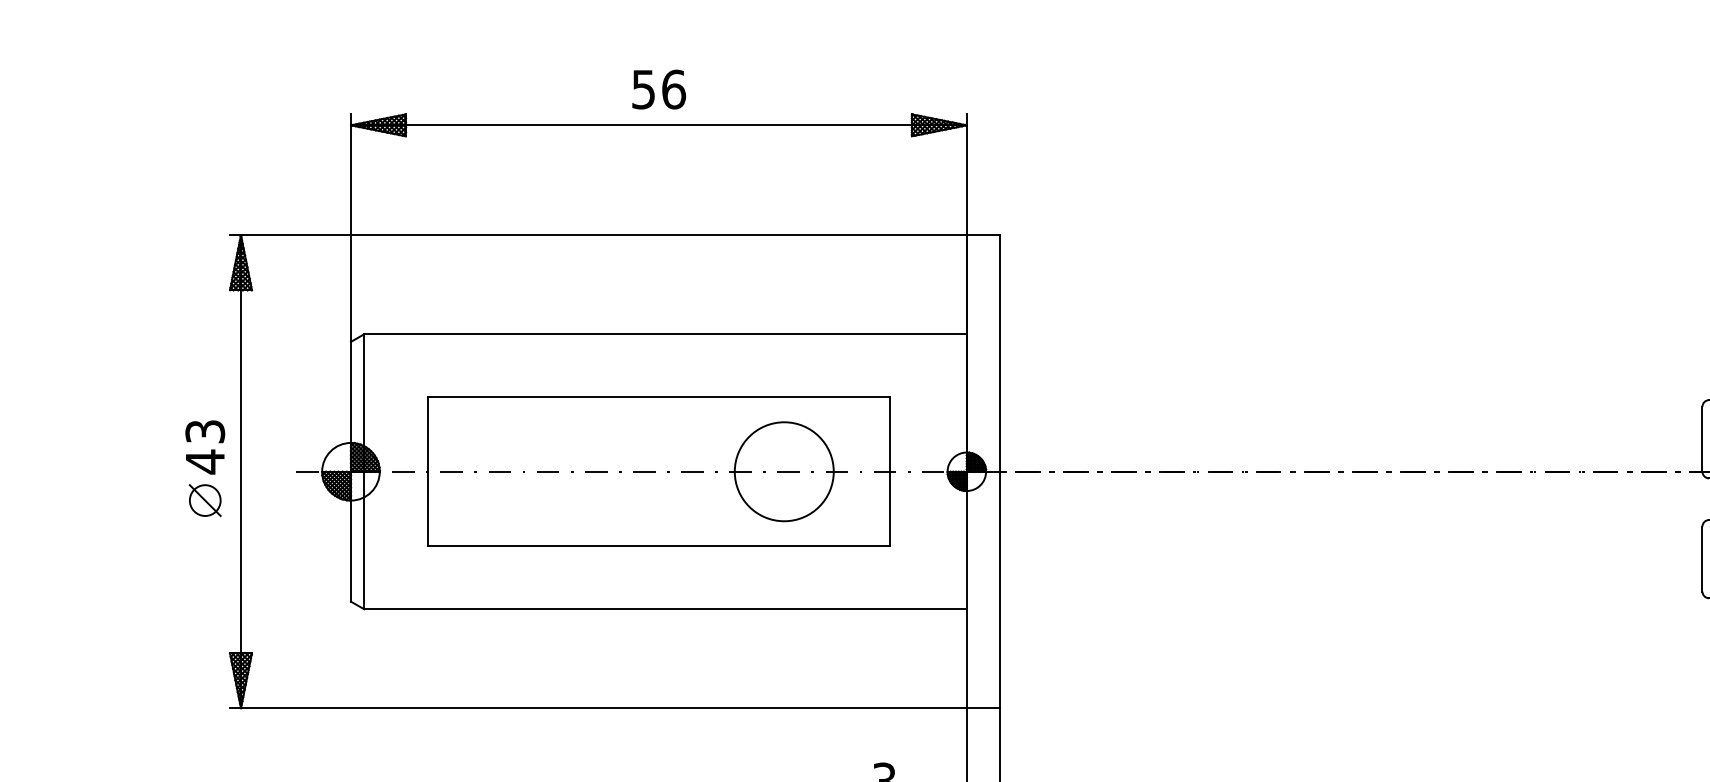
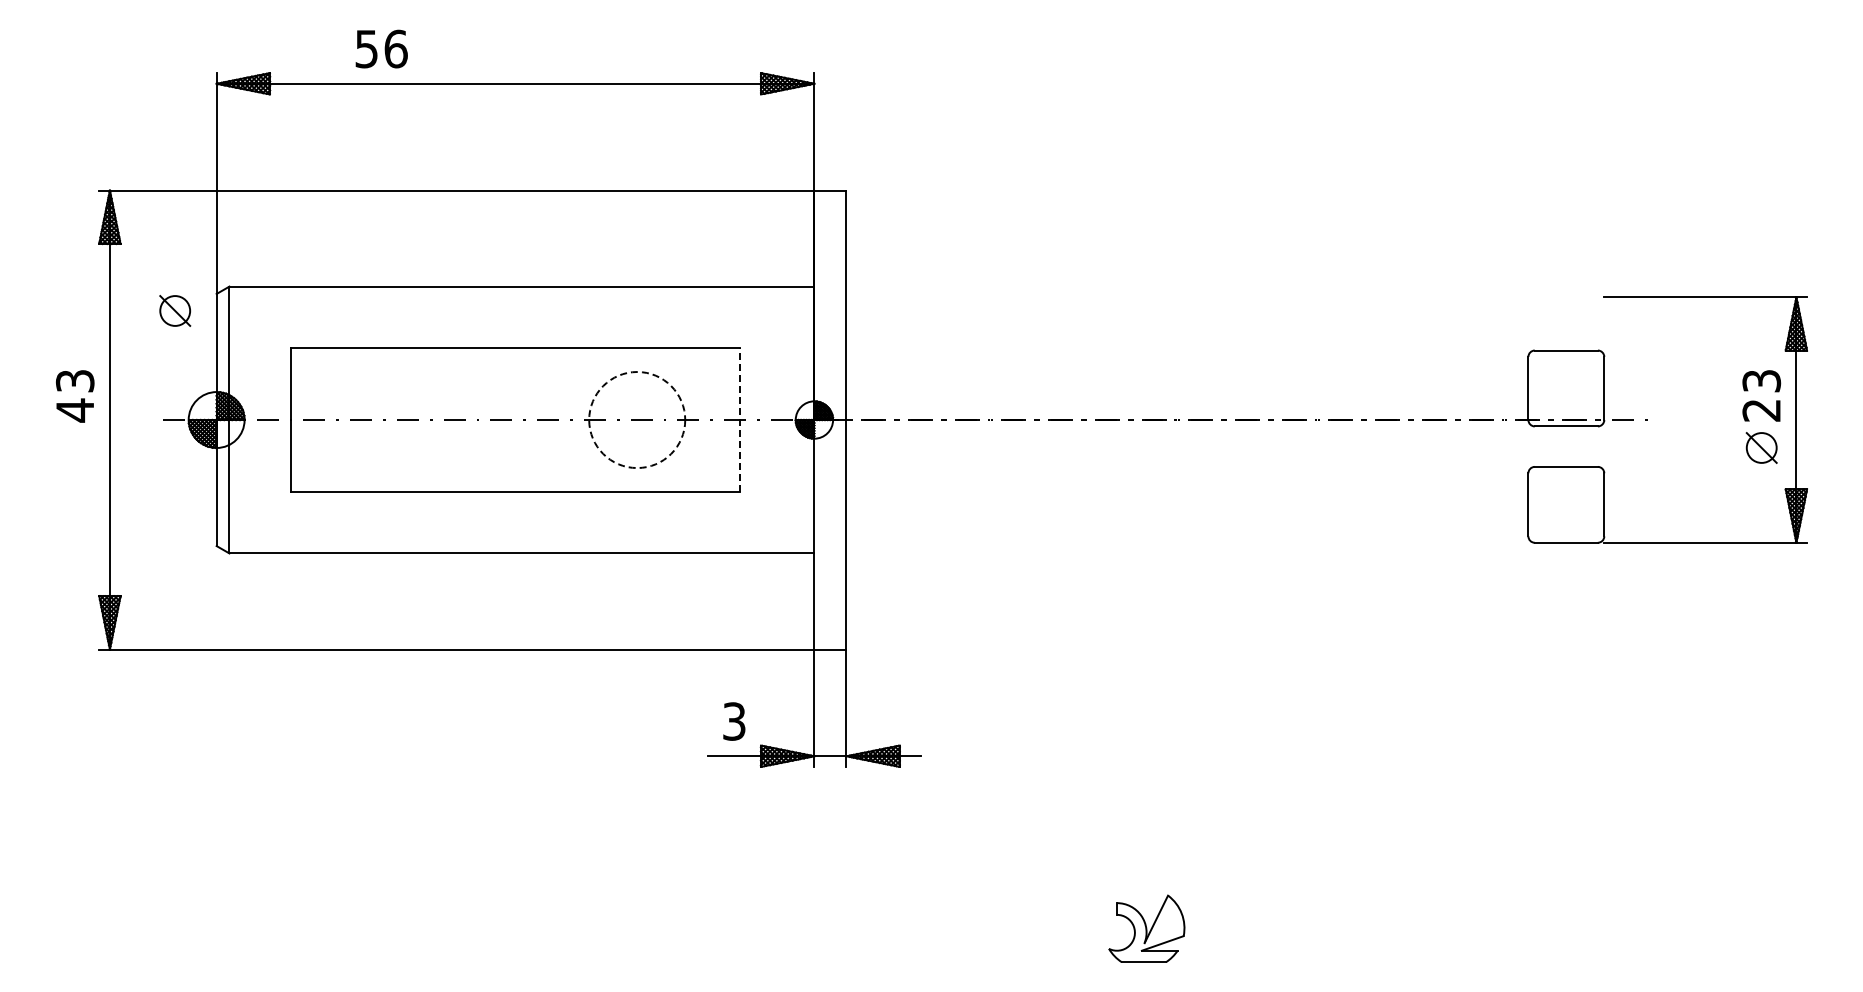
text: (658, 88) -> (381, 48), moved
circle: (784, 471) -> (637, 419), solid -> dashed
line: (889, 471) -> (739, 419), solid -> dashed
part: (205, 500) -> (175, 310), moved

